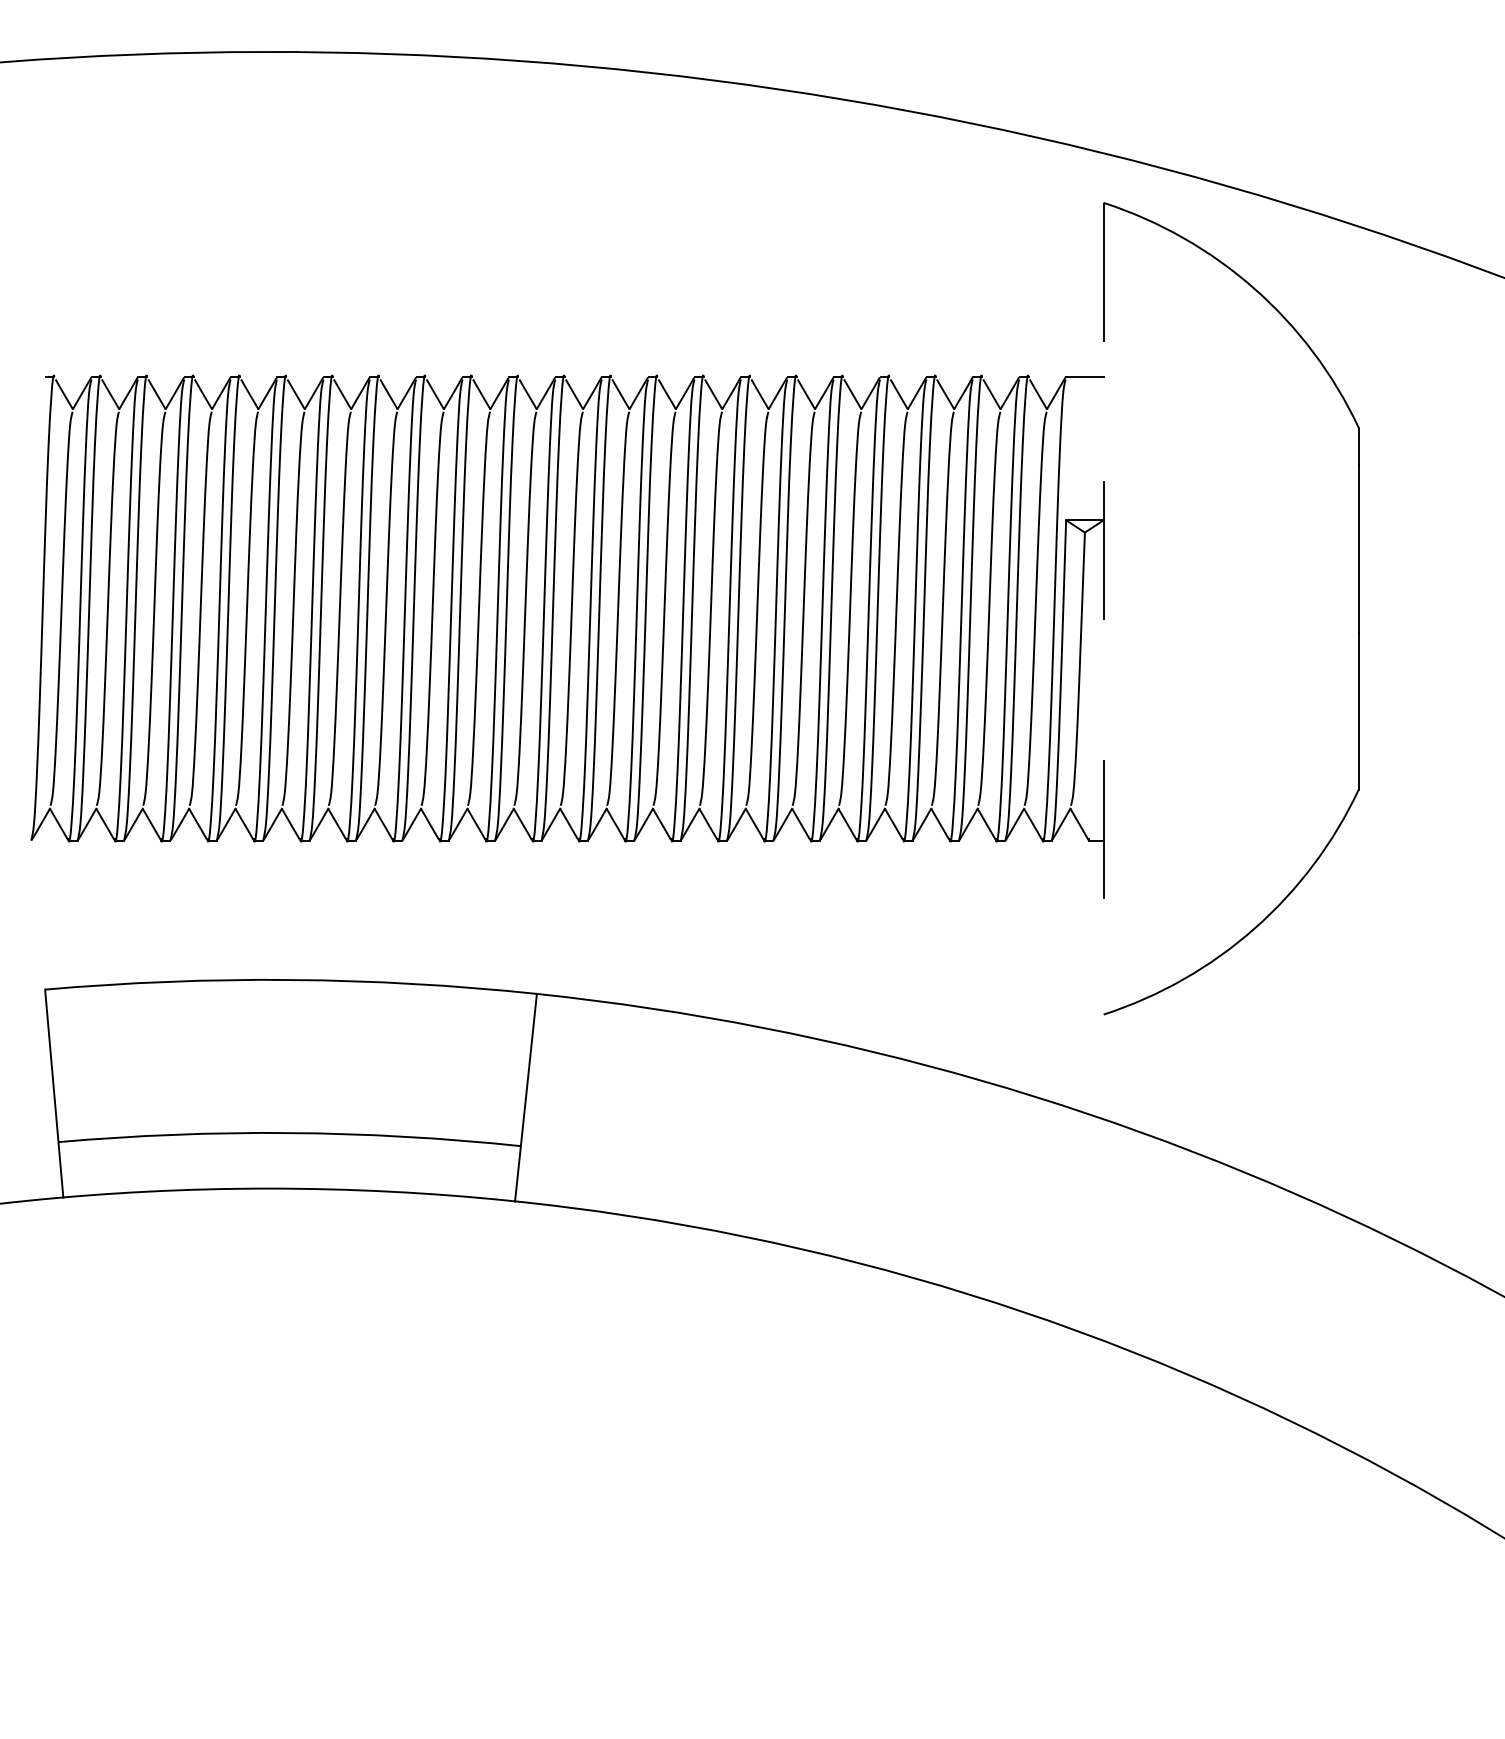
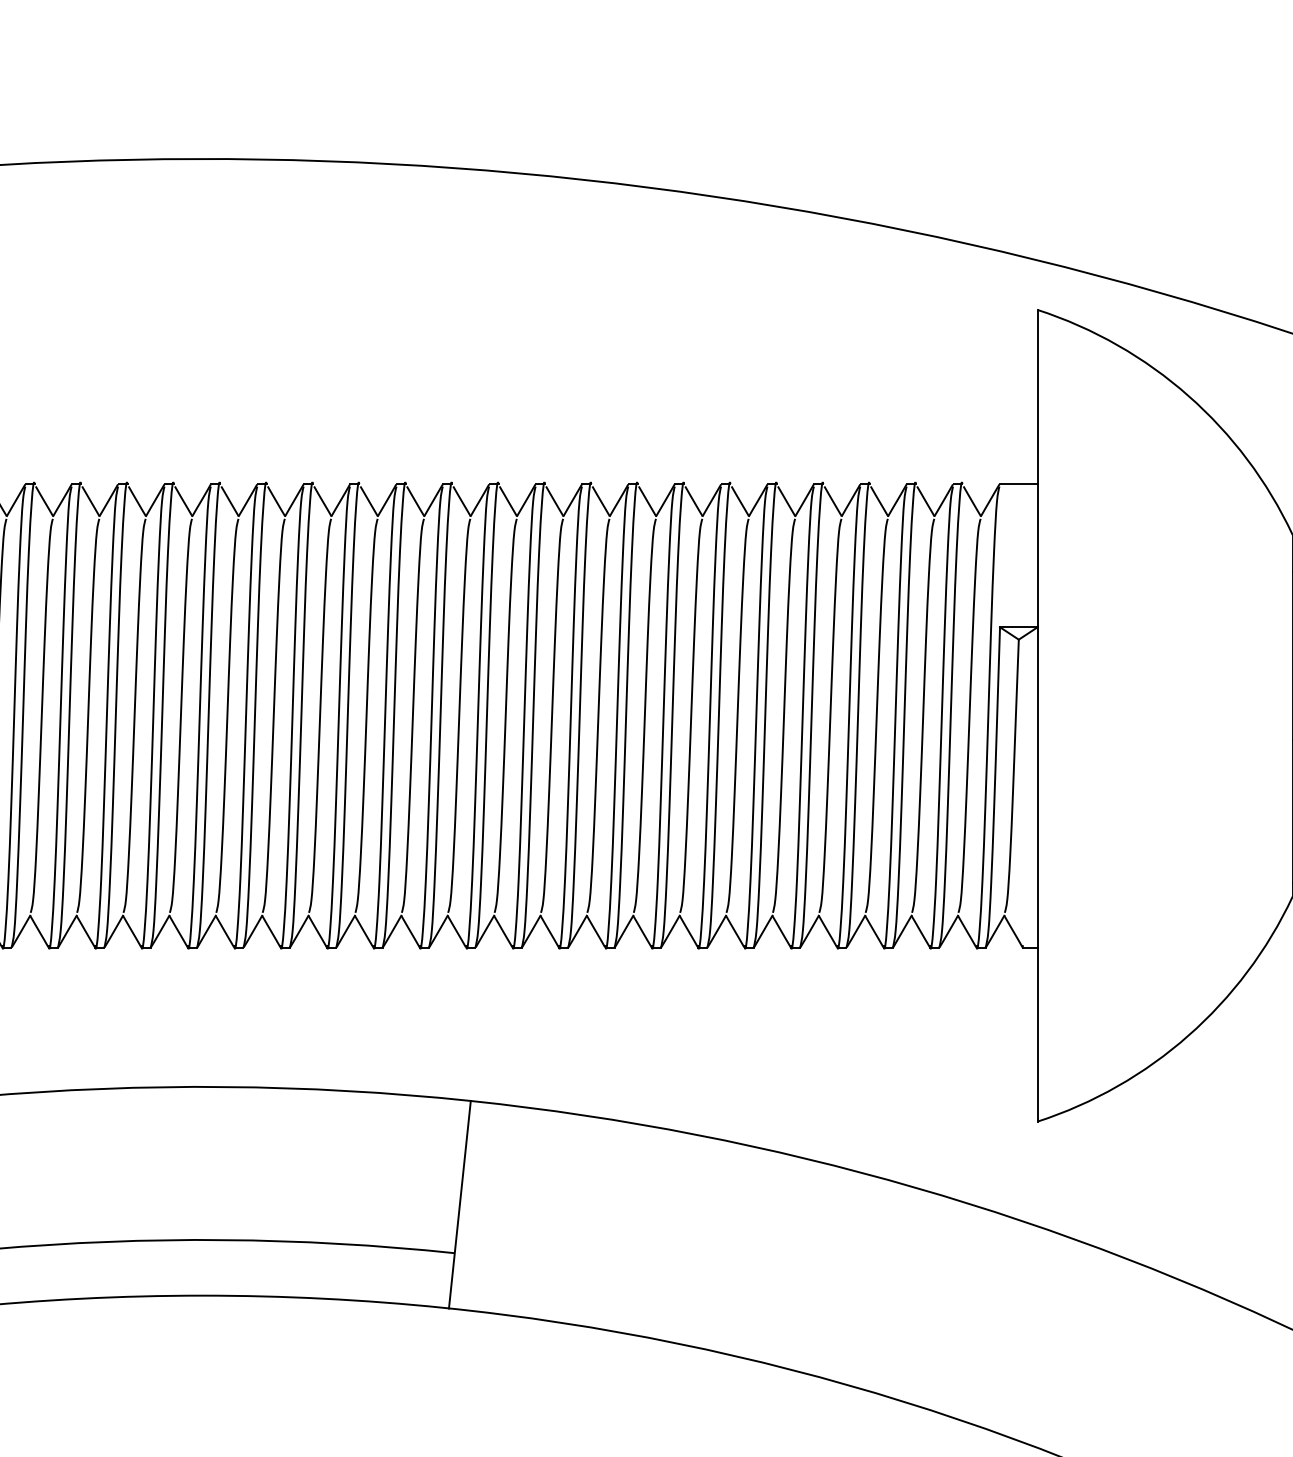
line: (1103, 608) -> (1037, 715), dashed -> solid

